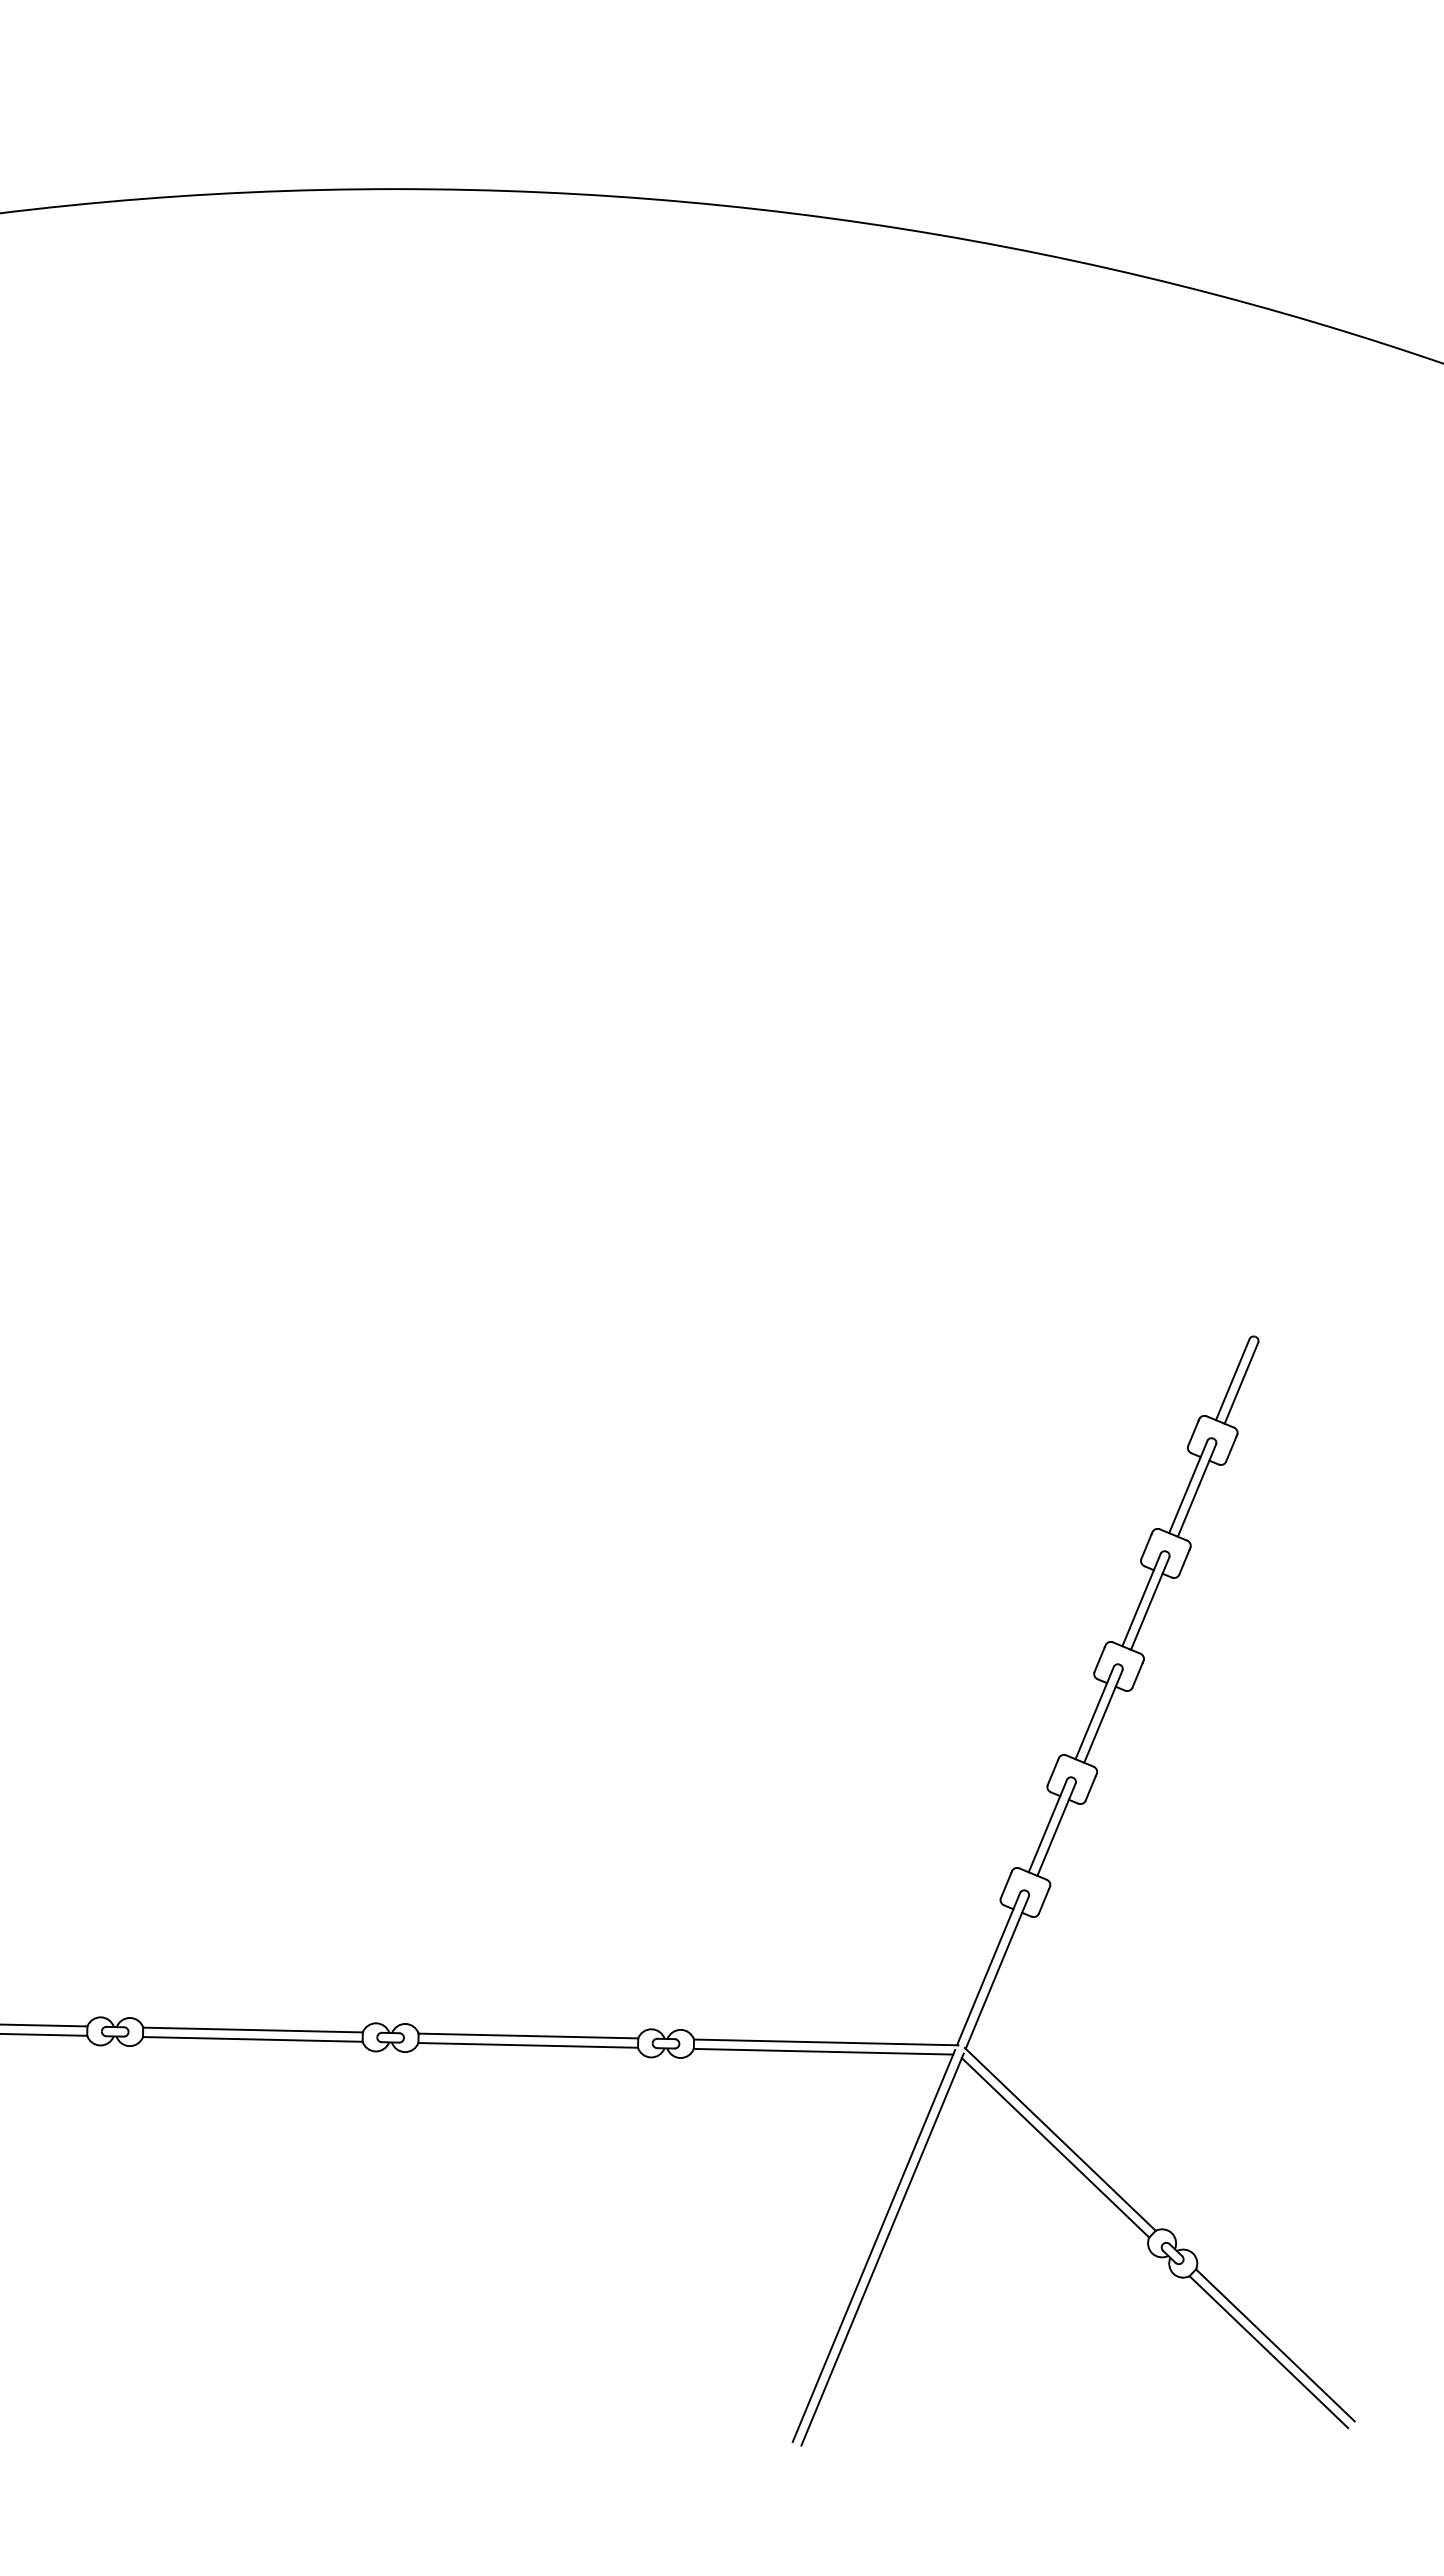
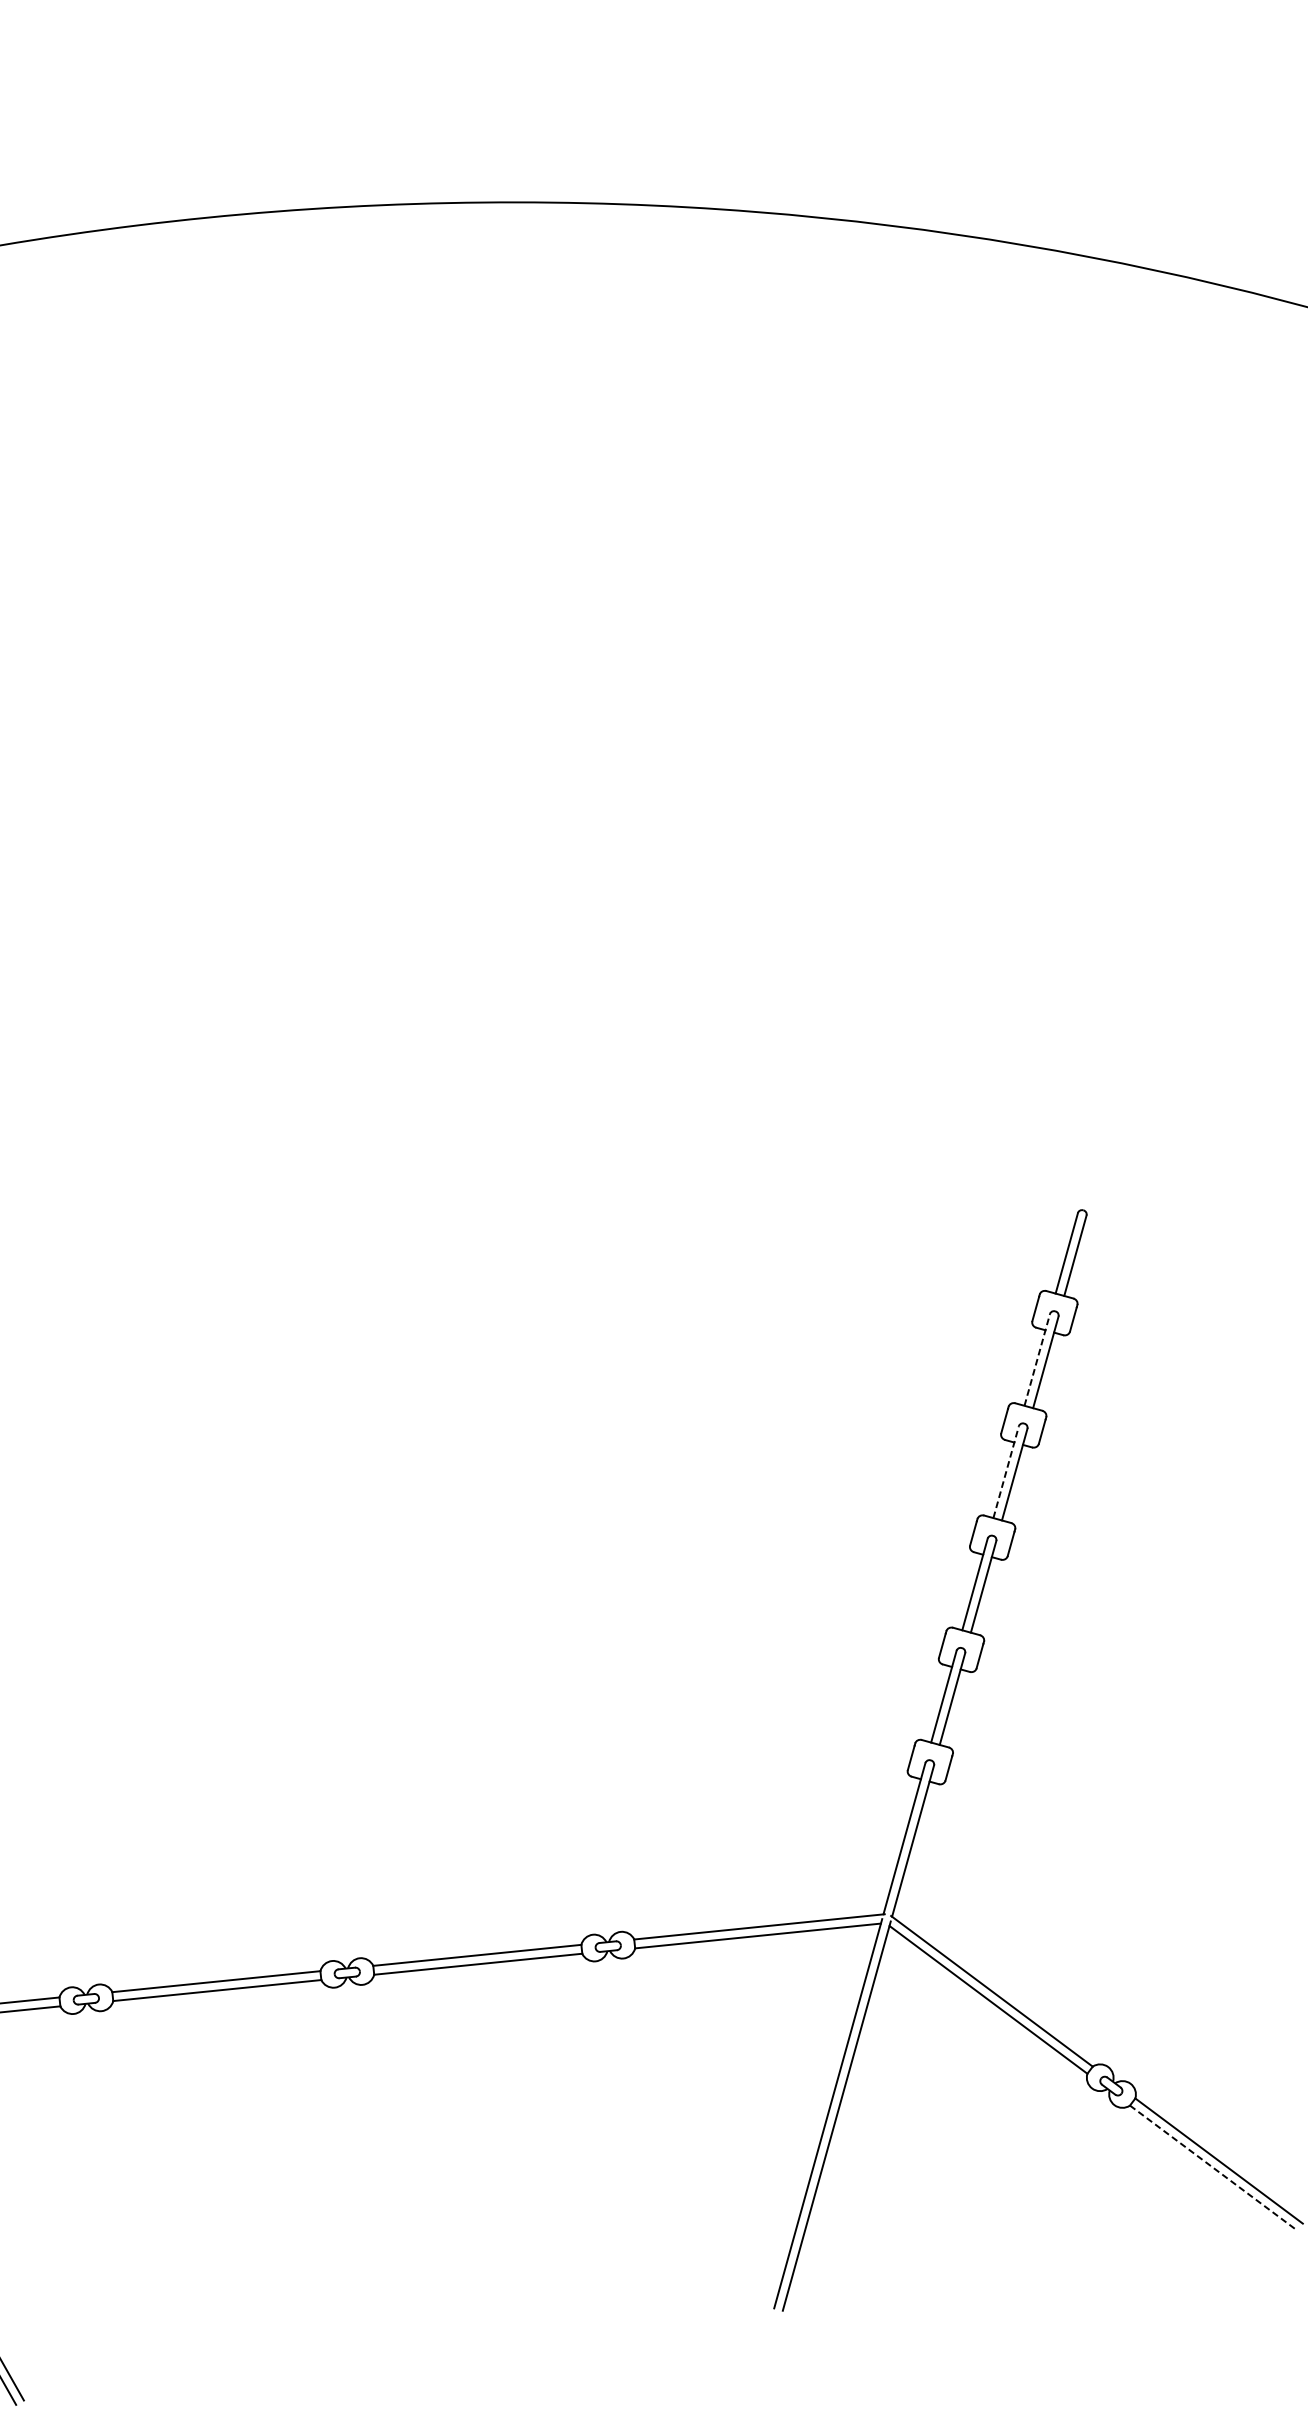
line: (1188, 1486) -> (1037, 1359), solid -> dashed
line: (1141, 1599) -> (1006, 1471), solid -> dashed
line: (1268, 2352) -> (1213, 2168), solid -> dashed

